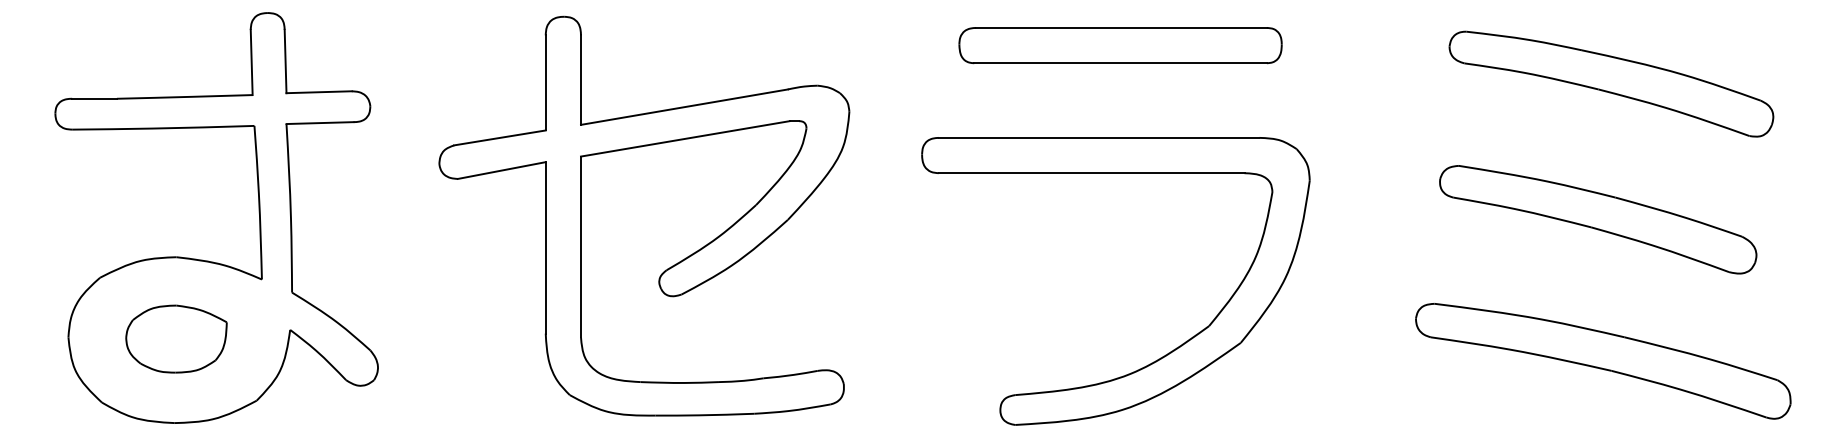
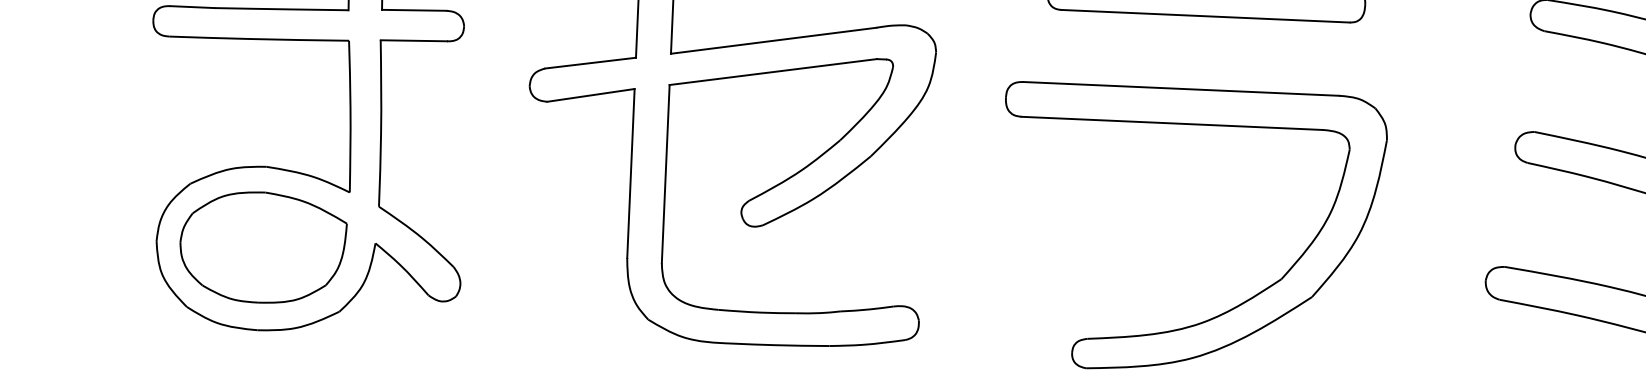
part: (176, 338) -> (263, 246), size x1.67

